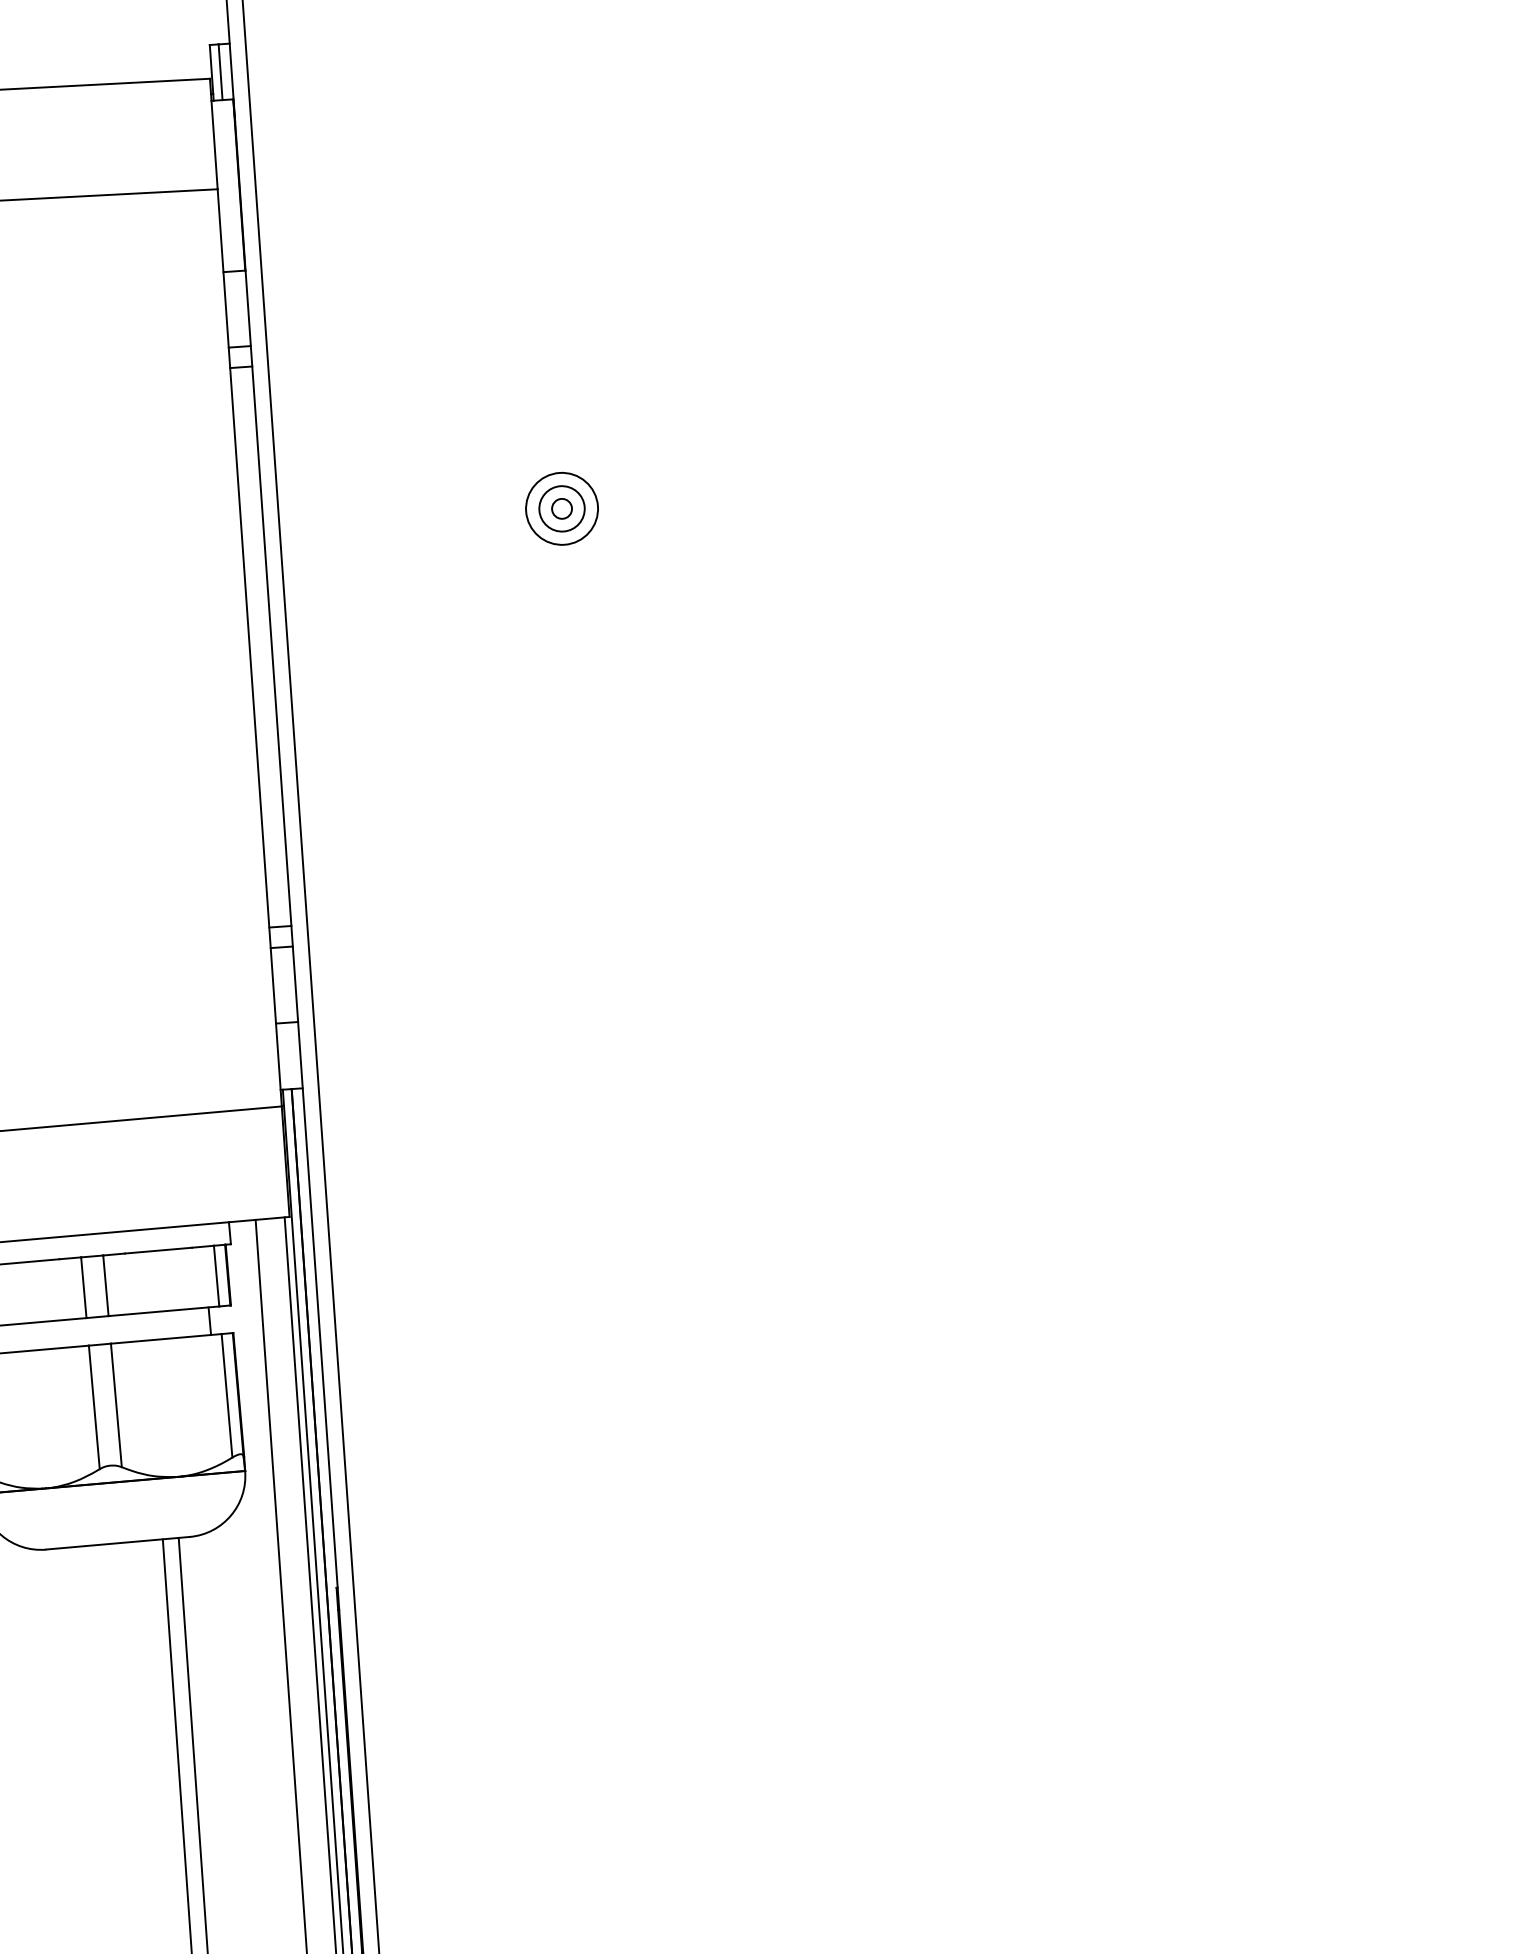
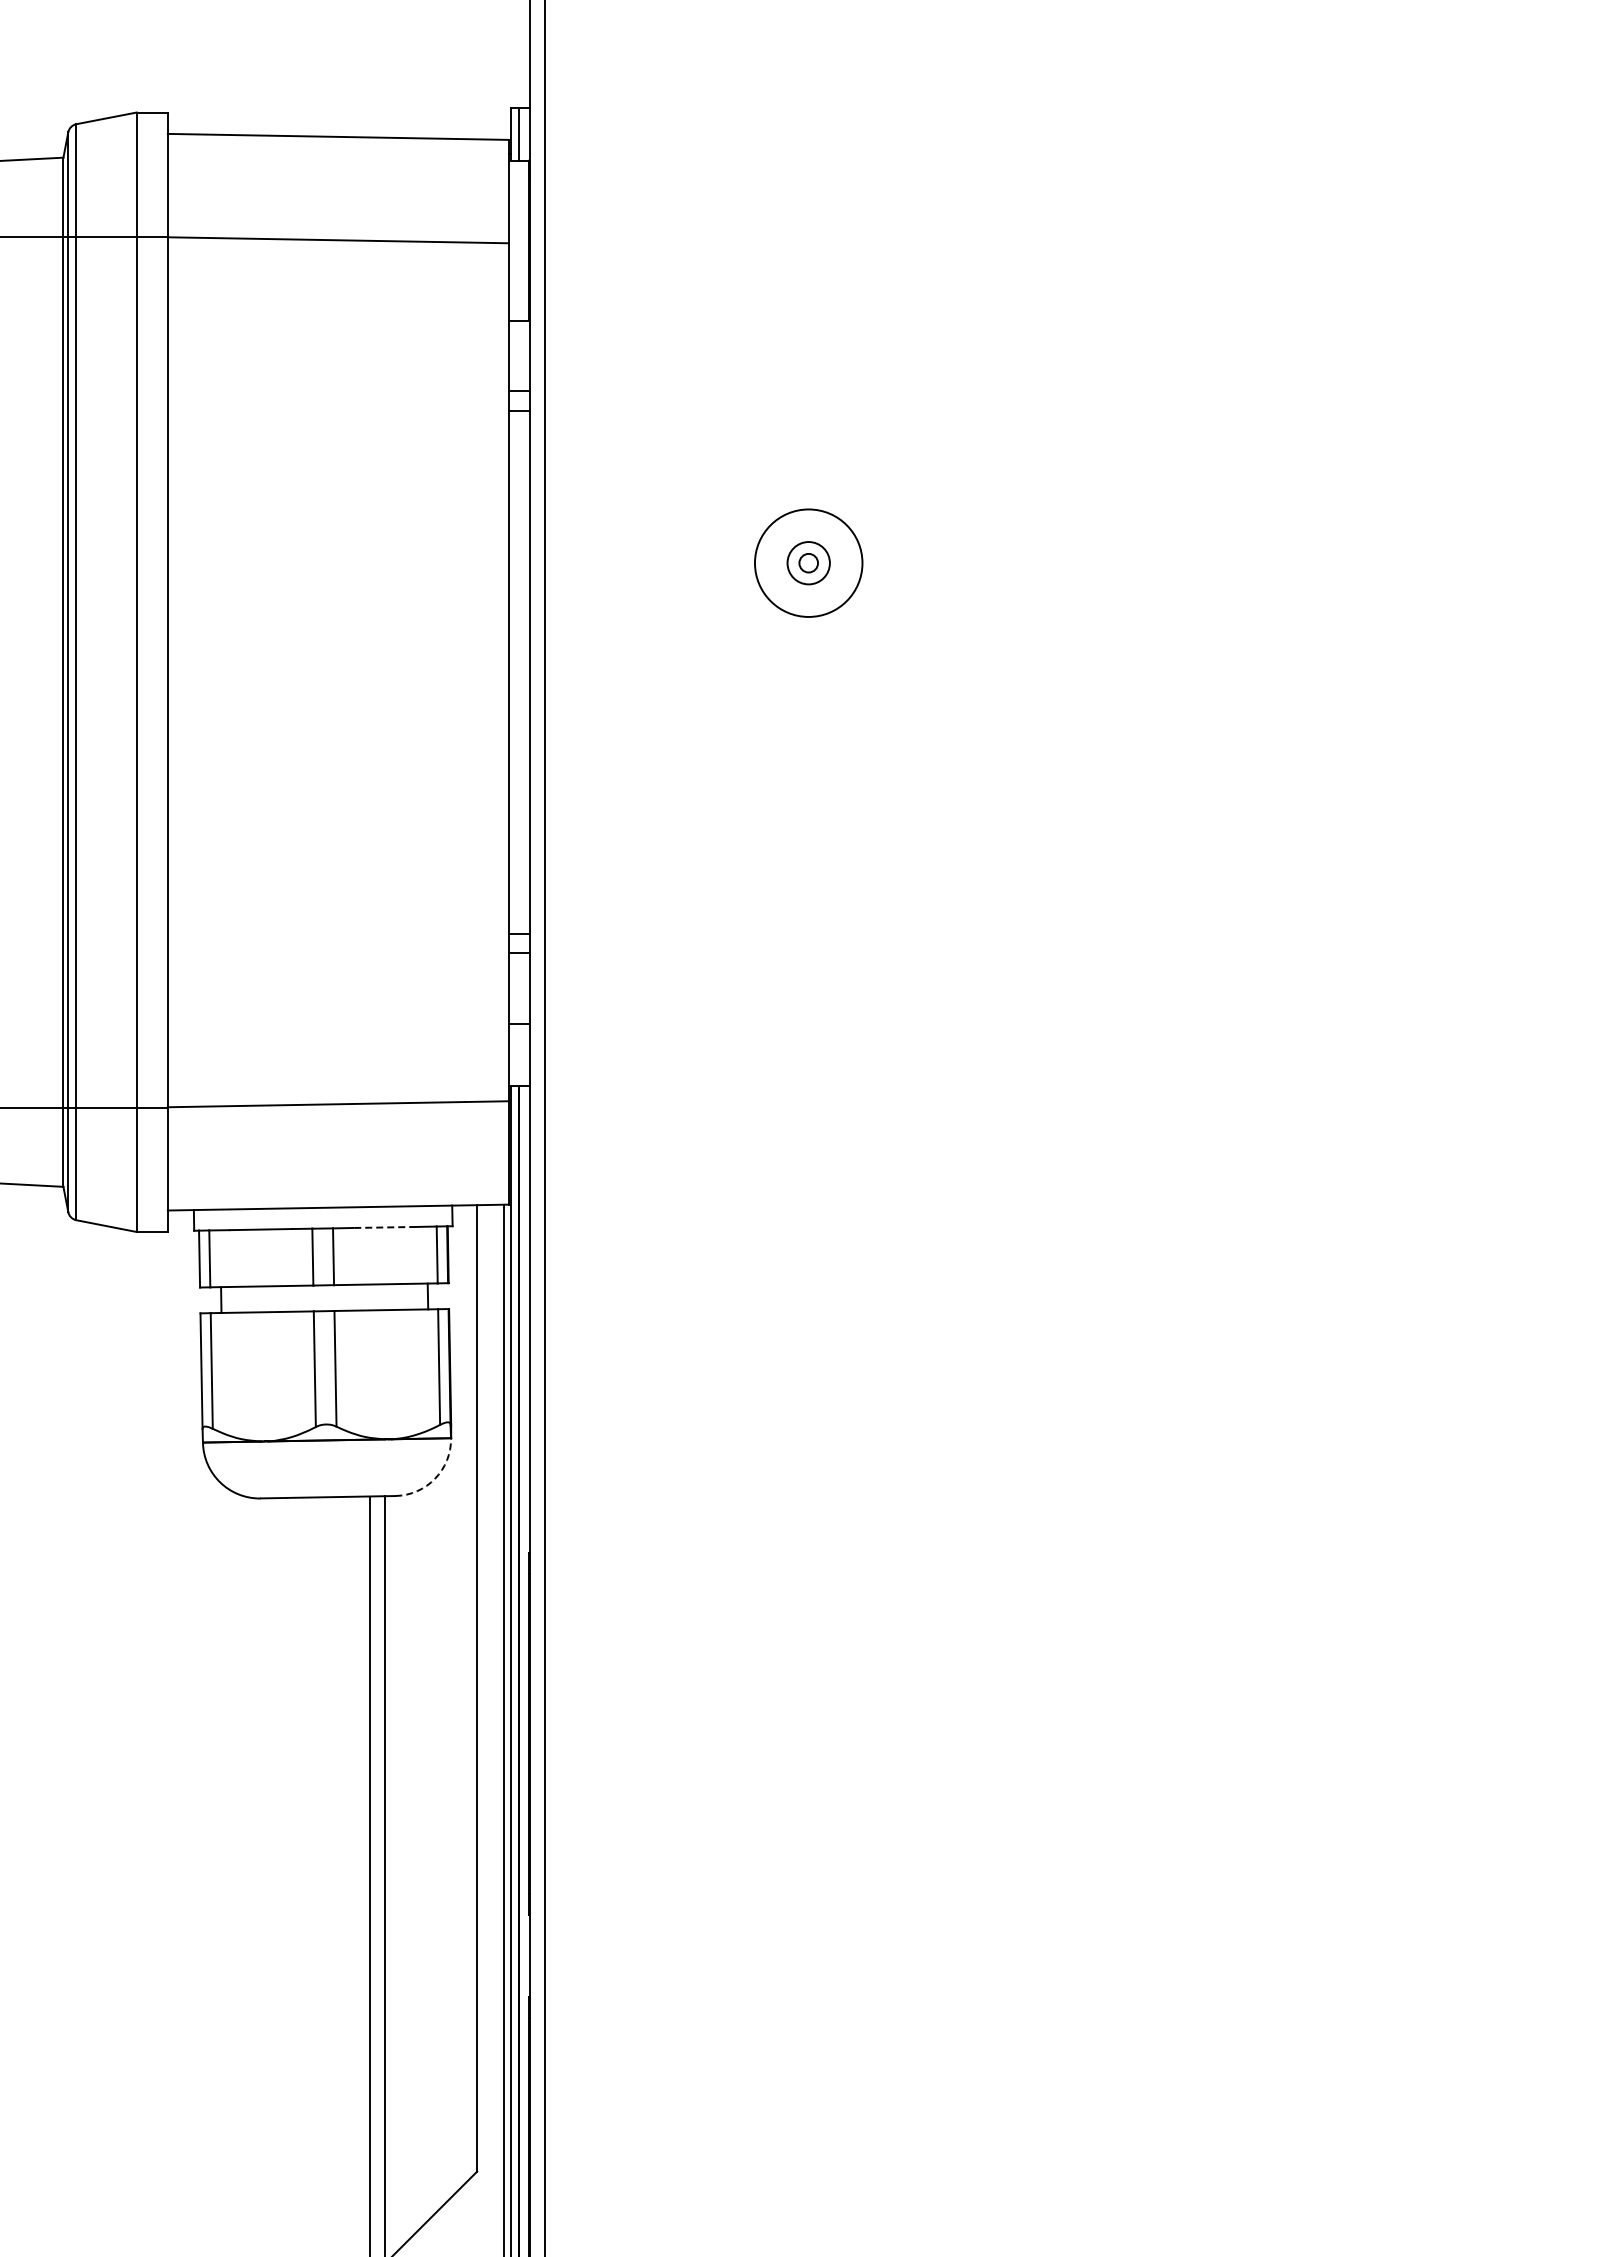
circle: (561, 508) -> (808, 562), size x1.6
line: (158, 1250) -> (384, 1227), solid -> dashed
arc: (231, 1515) -> (435, 1478), solid -> dashed

